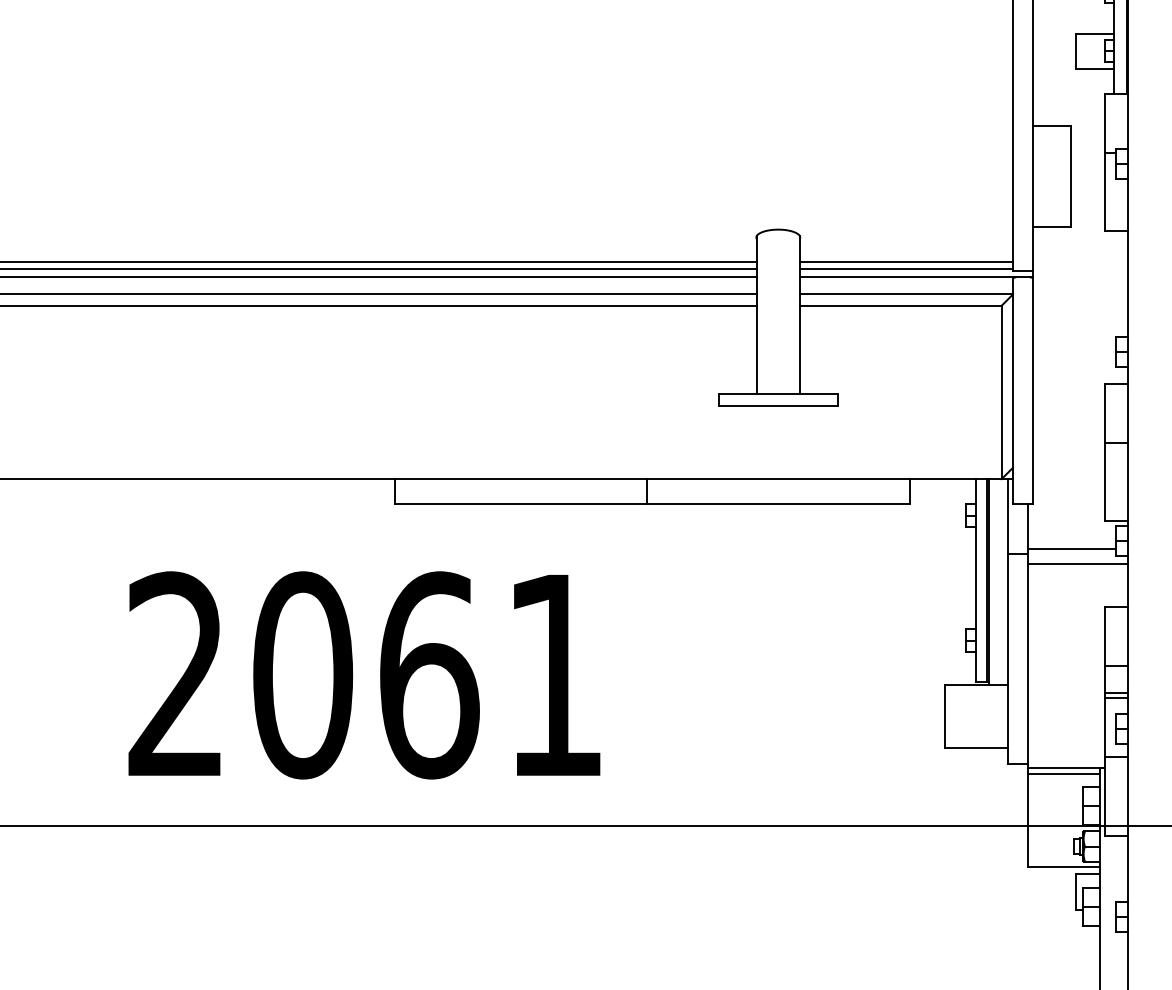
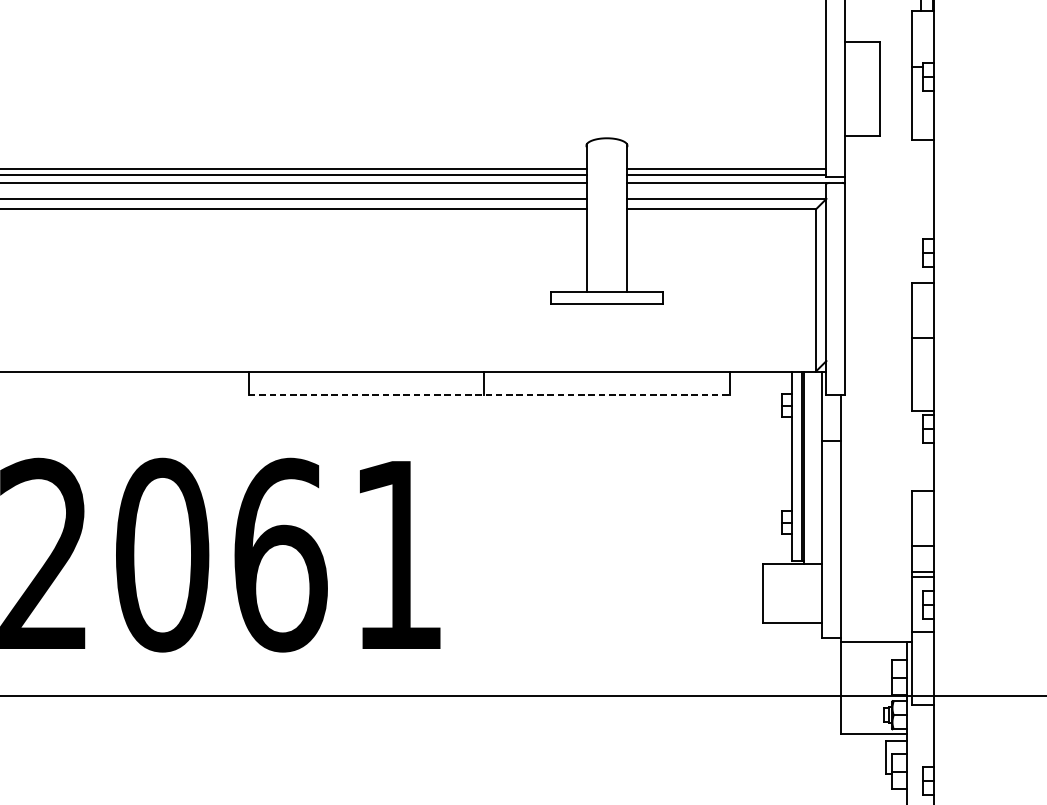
line: (653, 504) -> (490, 395), solid -> dashed
line: (1071, 549) -> (881, 437), removed
line: (1078, 563) -> (887, 450), removed
line: (1063, 774) -> (873, 647), removed

